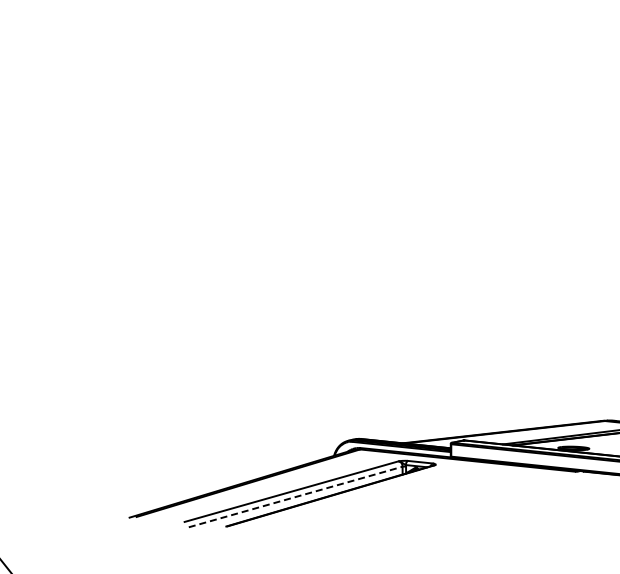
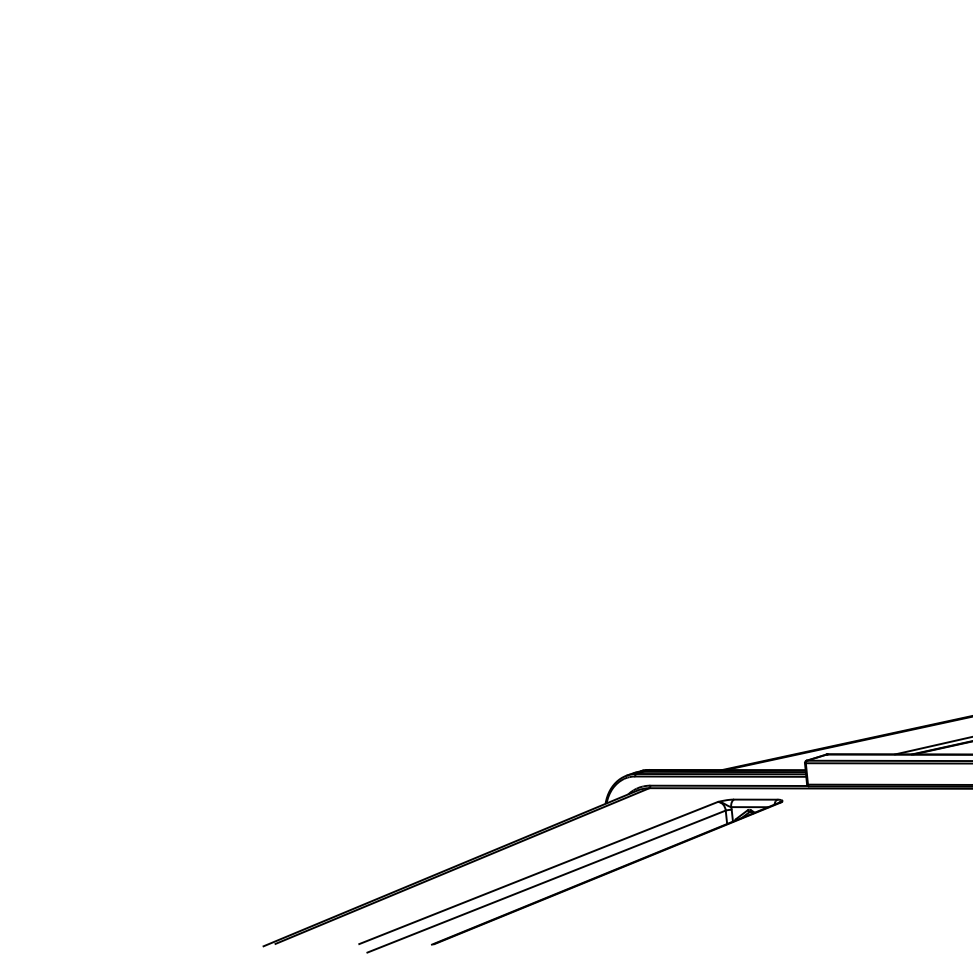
line: (296, 496) -> (547, 880), dashed -> solid

